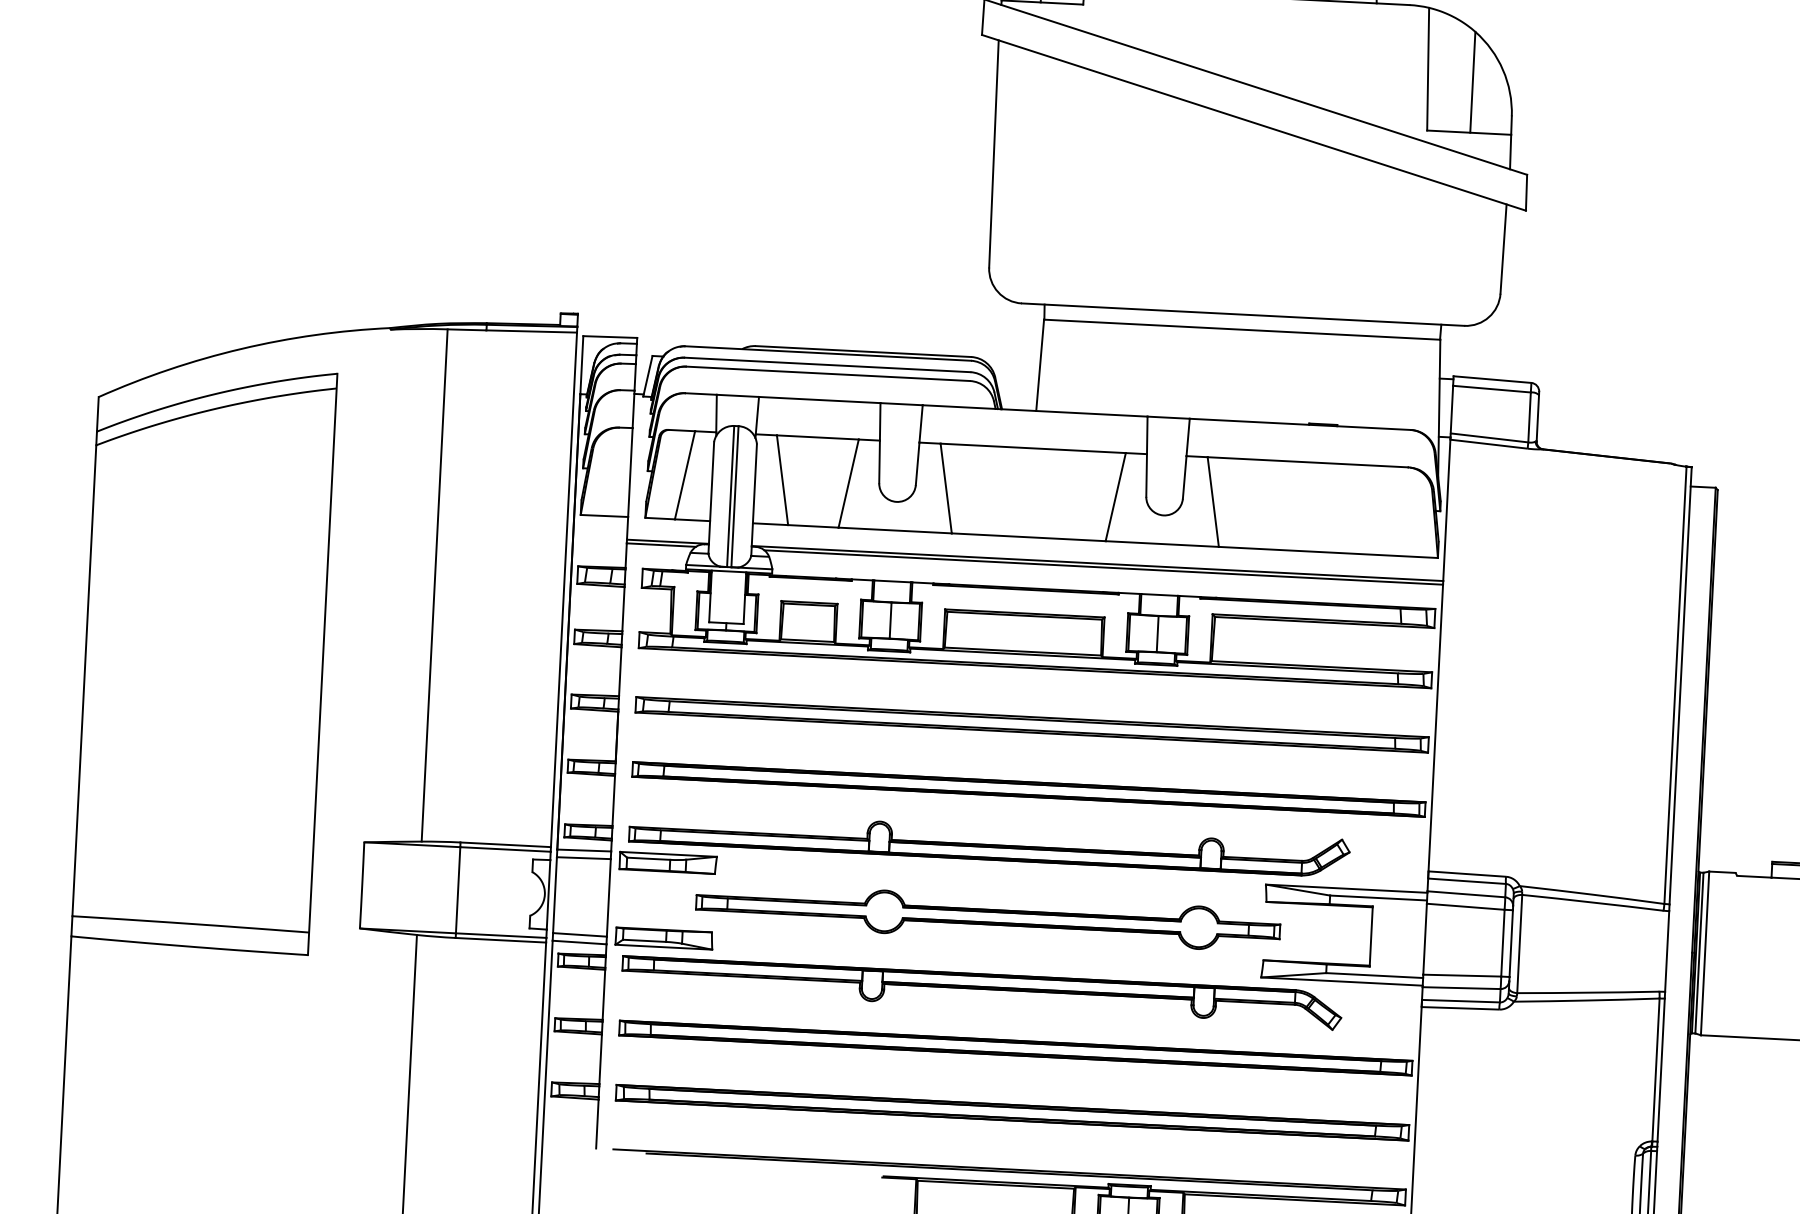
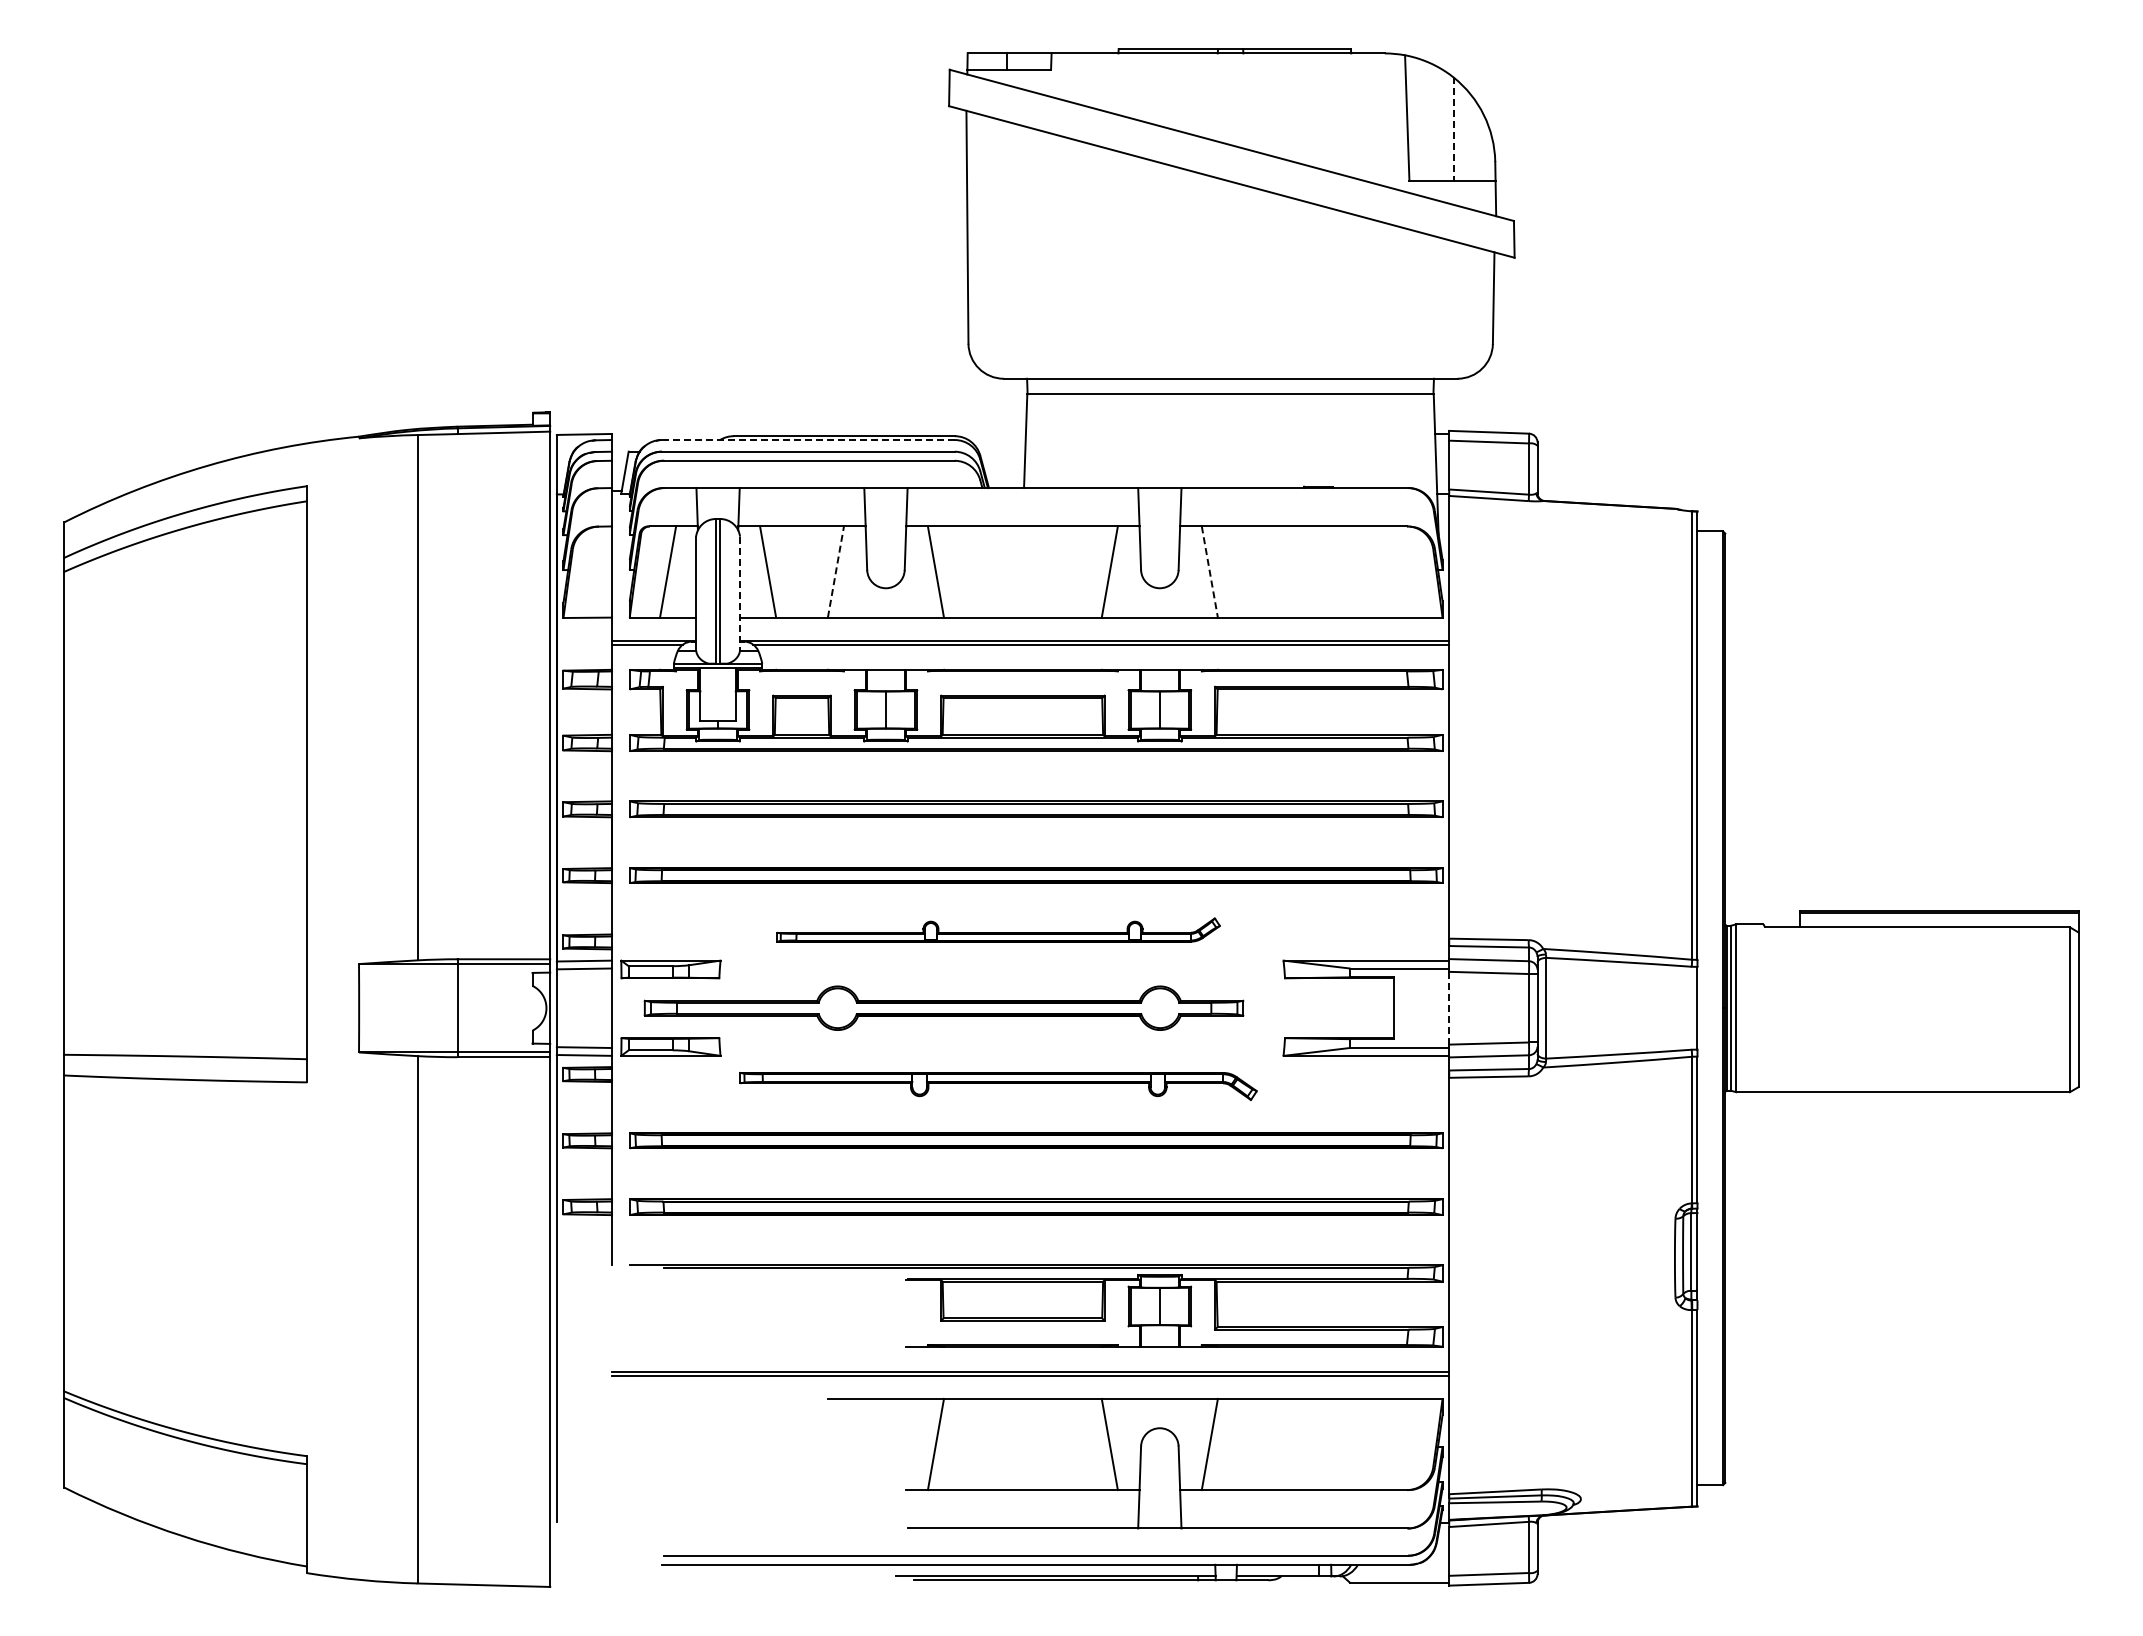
line: (1472, 82) -> (1453, 129), solid -> dashed
line: (828, 354) -> (808, 440), solid -> dashed
line: (849, 483) -> (836, 571), solid -> dashed
line: (754, 499) -> (740, 593), solid -> dashed
line: (1212, 502) -> (1209, 572), solid -> dashed
part: (989, 840) -> (998, 929), size x0.6
part: (987, 916) -> (943, 1007), moved
line: (1425, 938) -> (1449, 1007), solid -> dashed
part: (981, 993) -> (998, 1086), size x0.7

